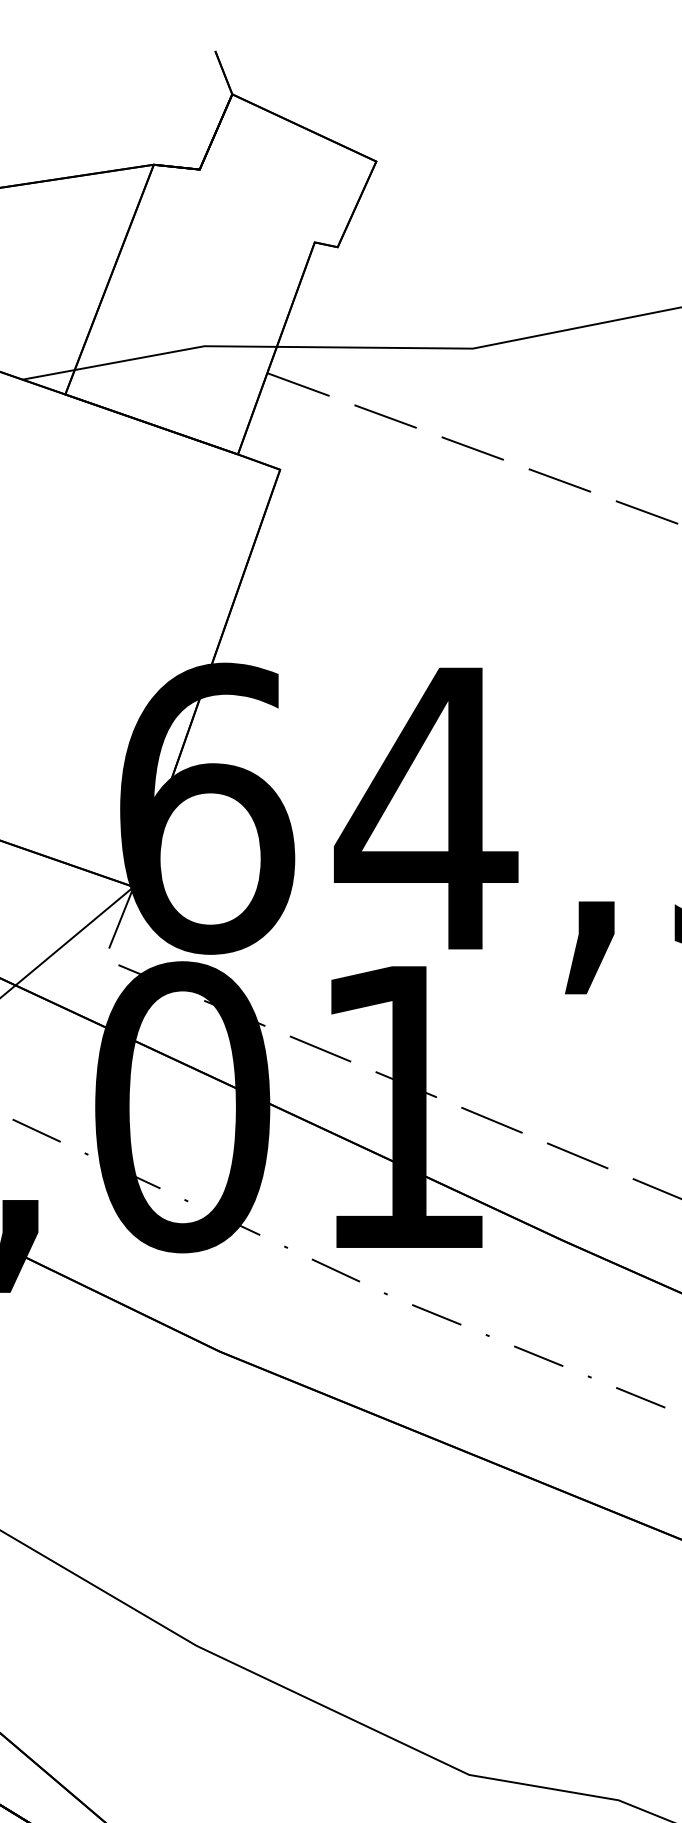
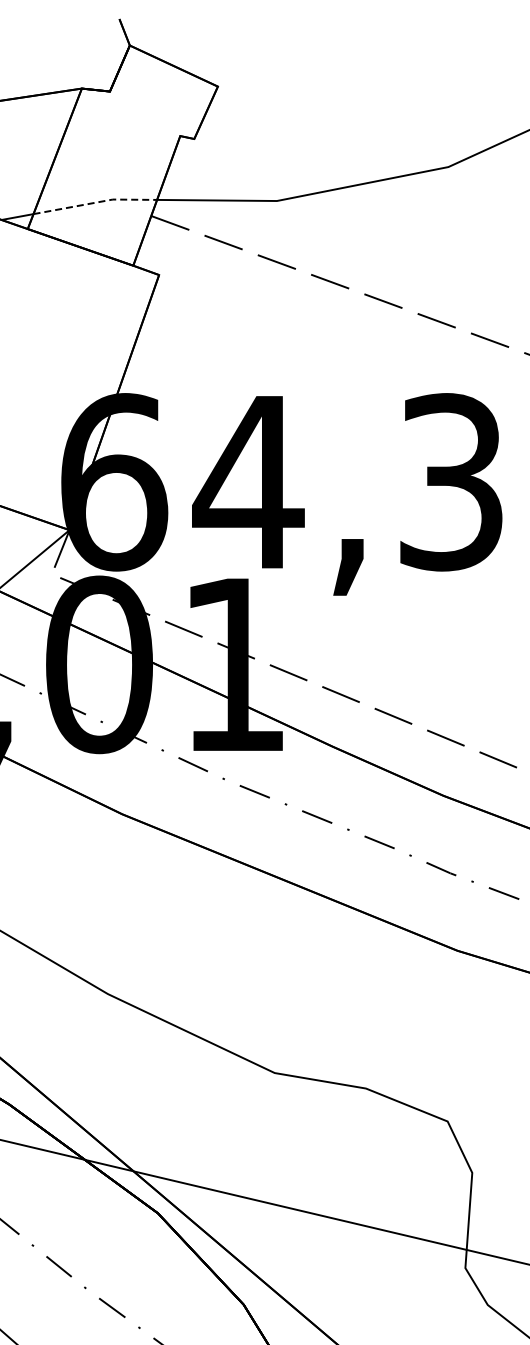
line: (177, 351) -> (96, 202), solid -> dashed

